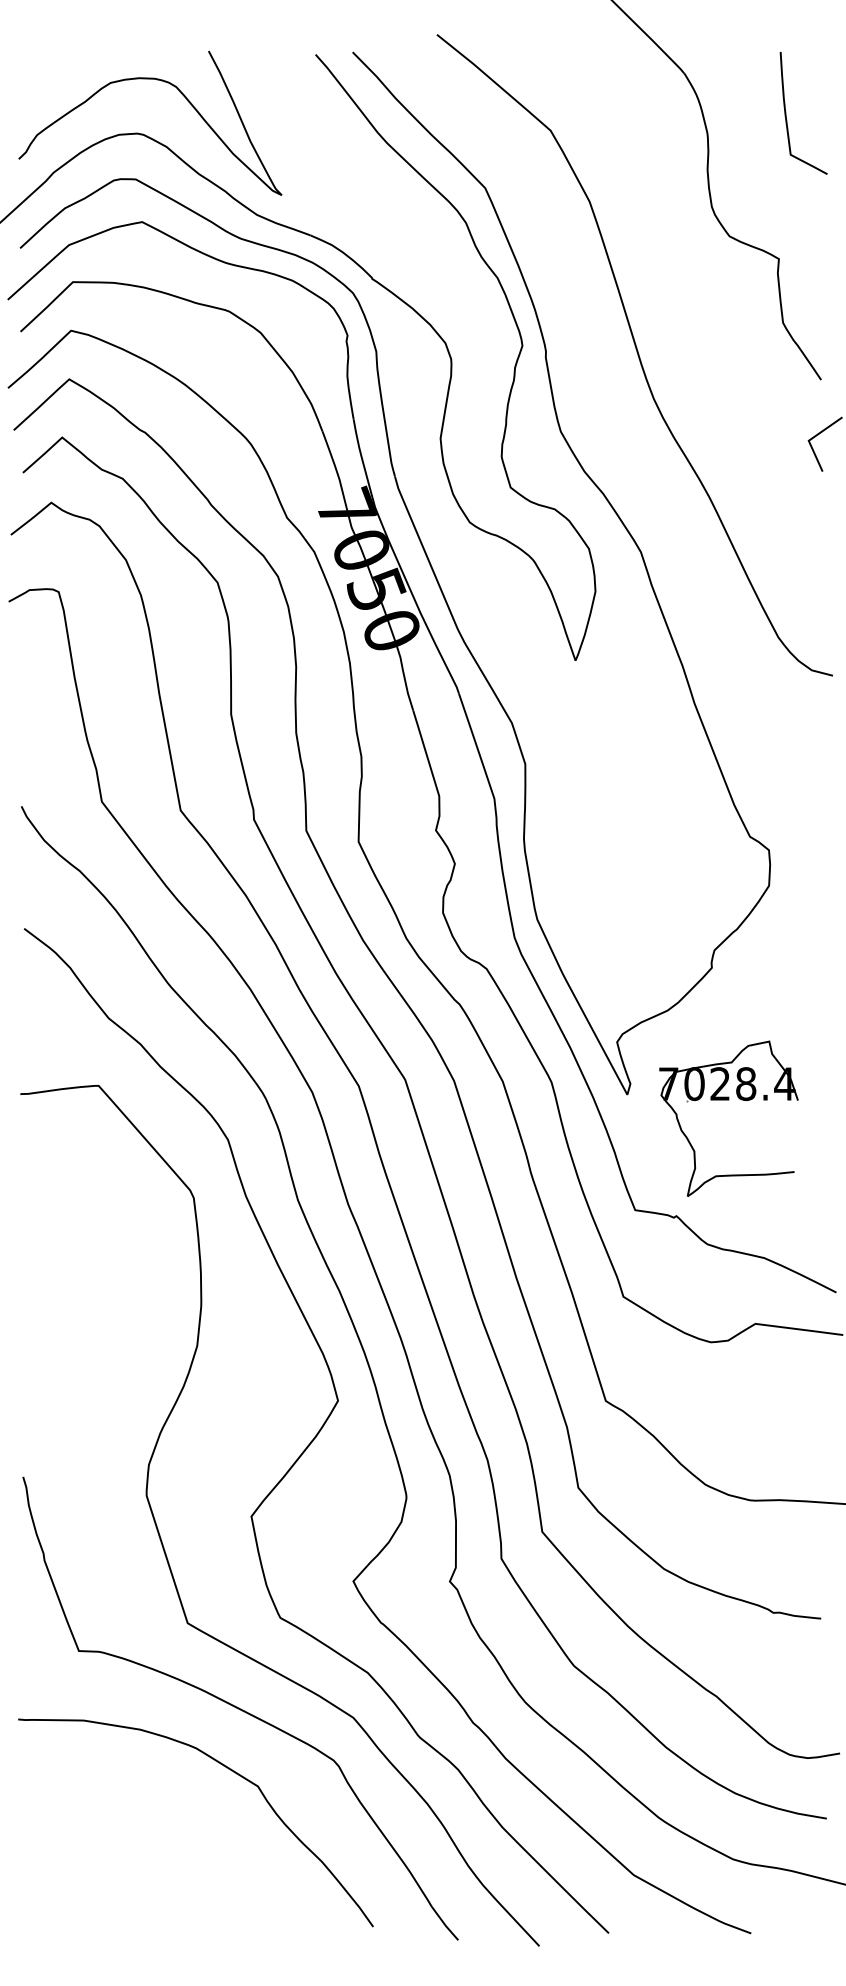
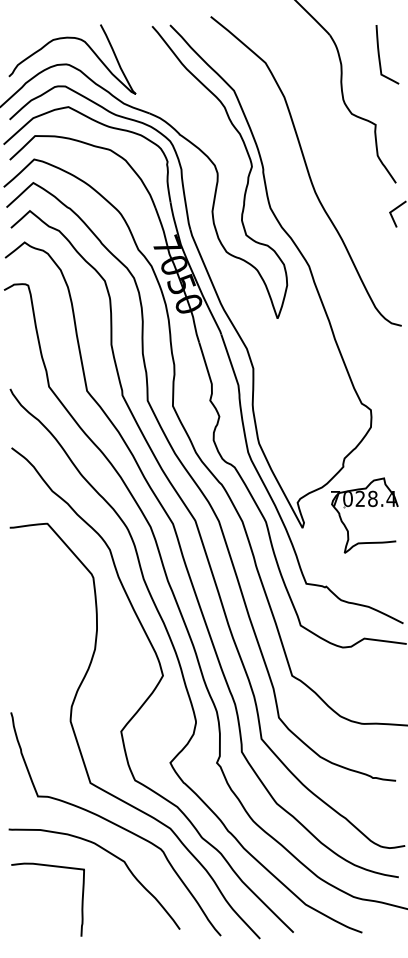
part: (728, 1099) -> (364, 506), moved
curve: (113, 1798) -> (54, 867), added

